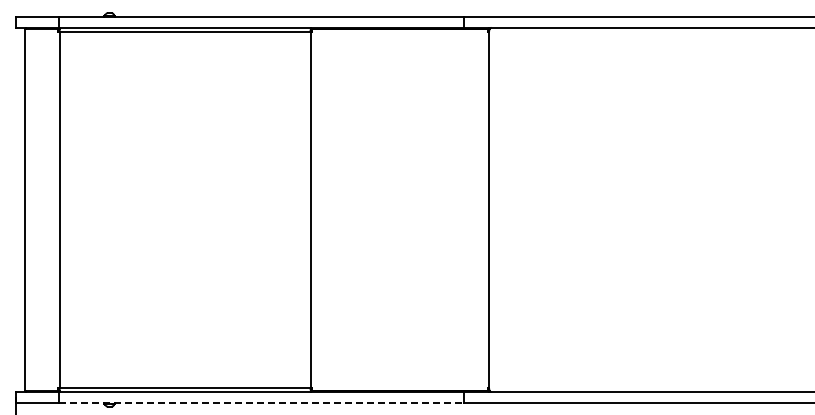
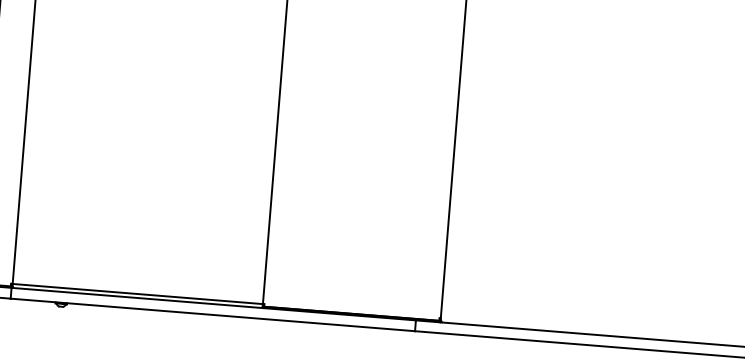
line: (261, 402) -> (212, 314), dashed -> solid

